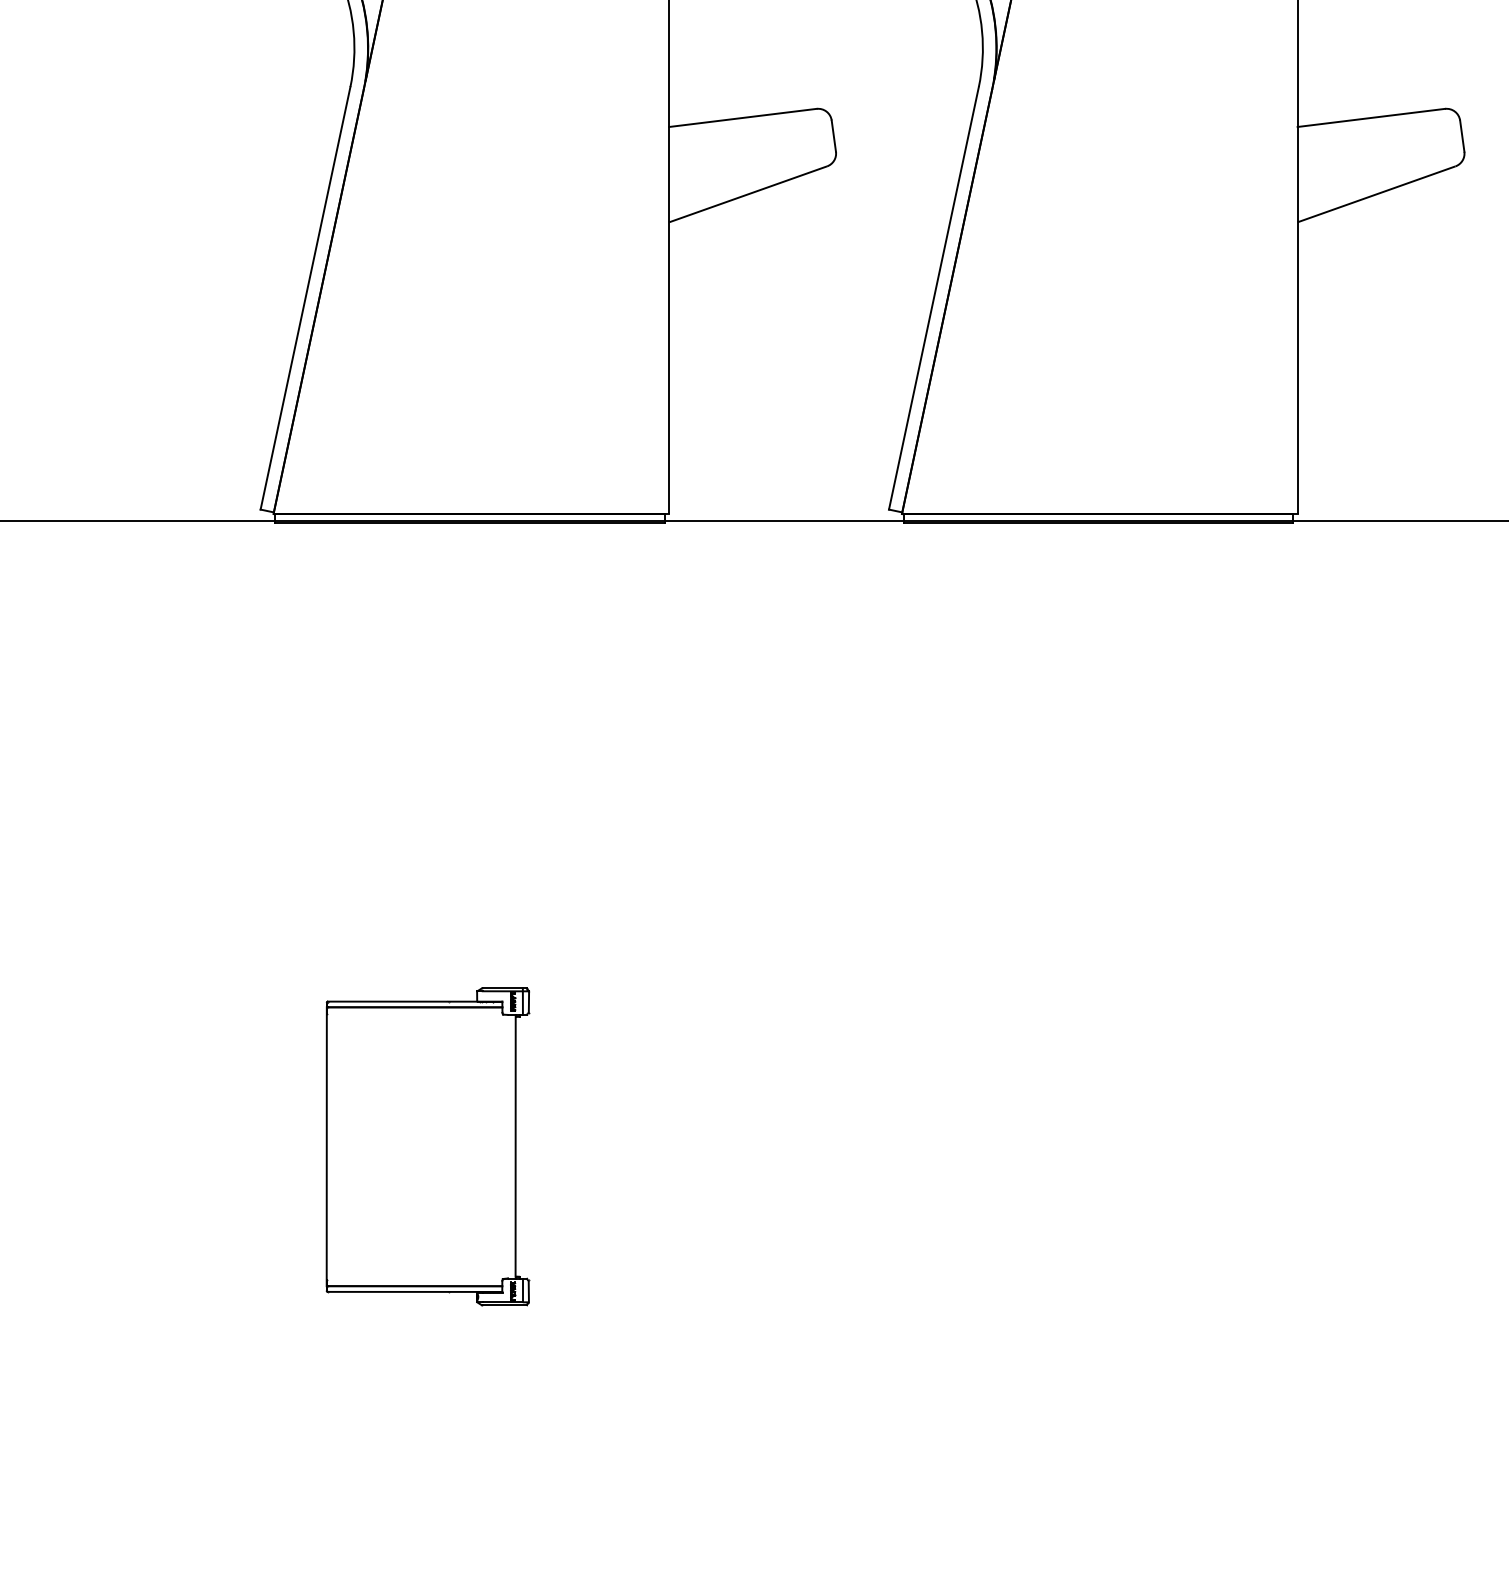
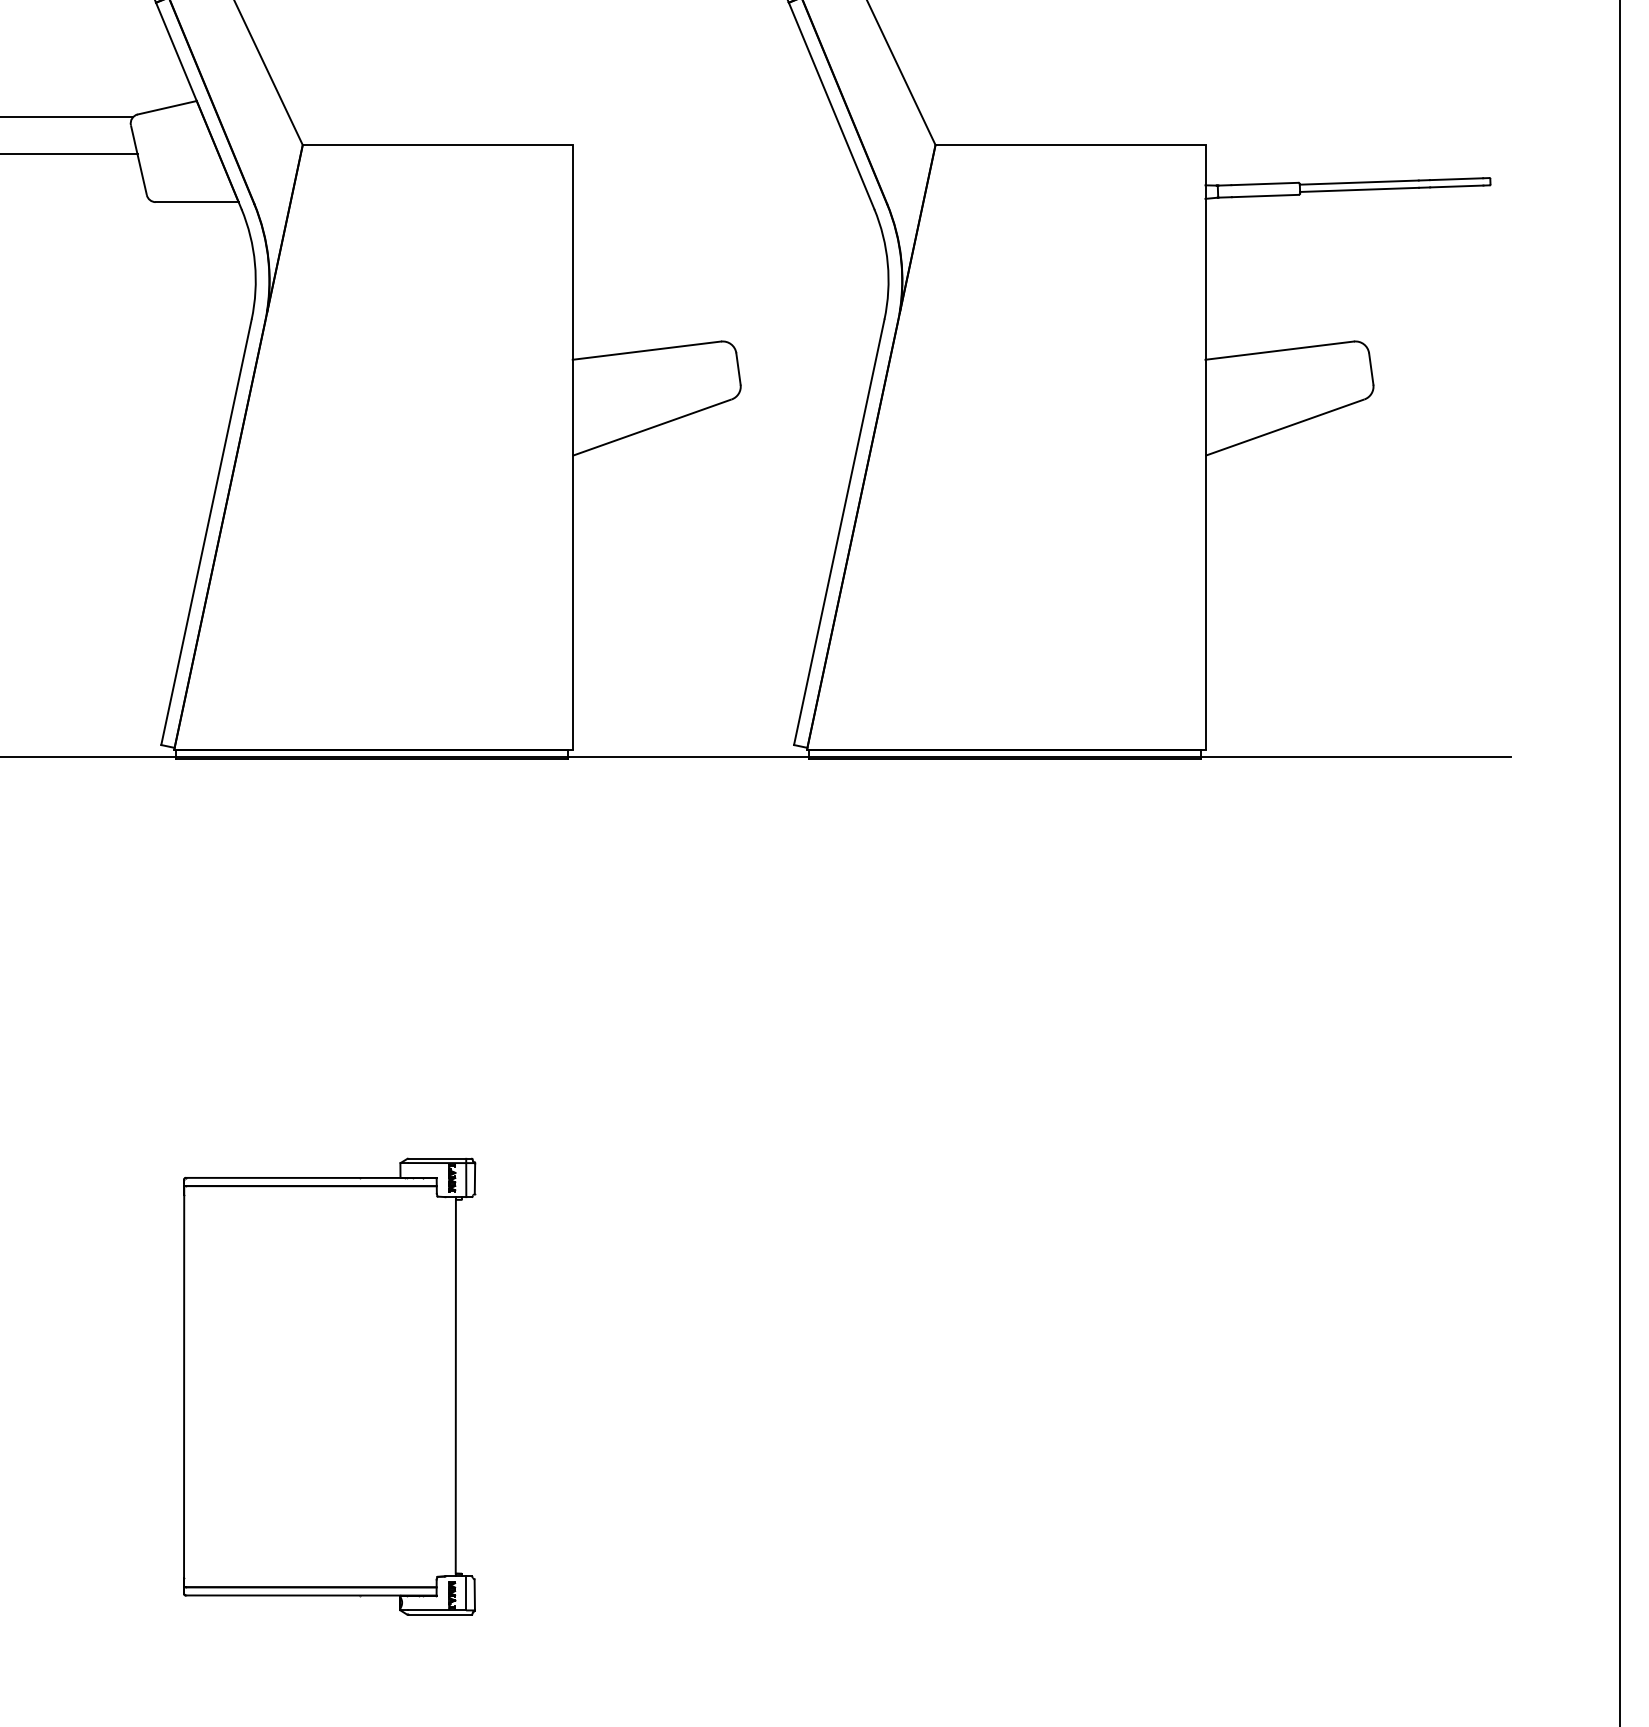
part: (427, 1146) -> (329, 1386), size x1.43

